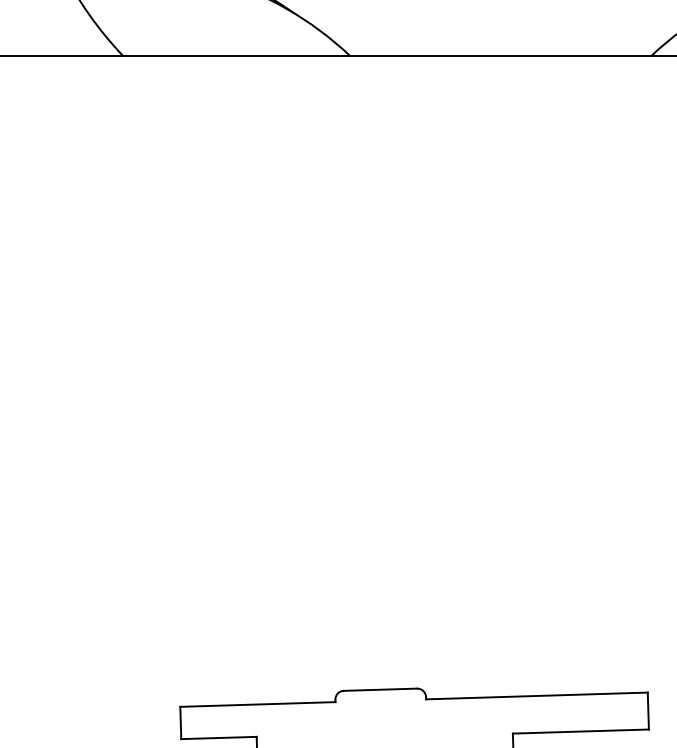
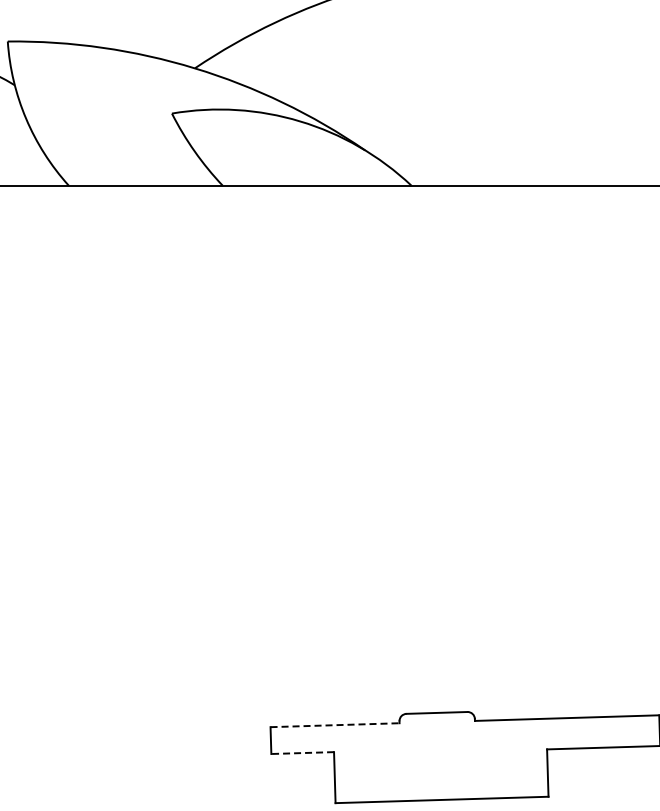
line: (258, 704) -> (335, 725), solid -> dashed
line: (218, 738) -> (302, 753), solid -> dashed

